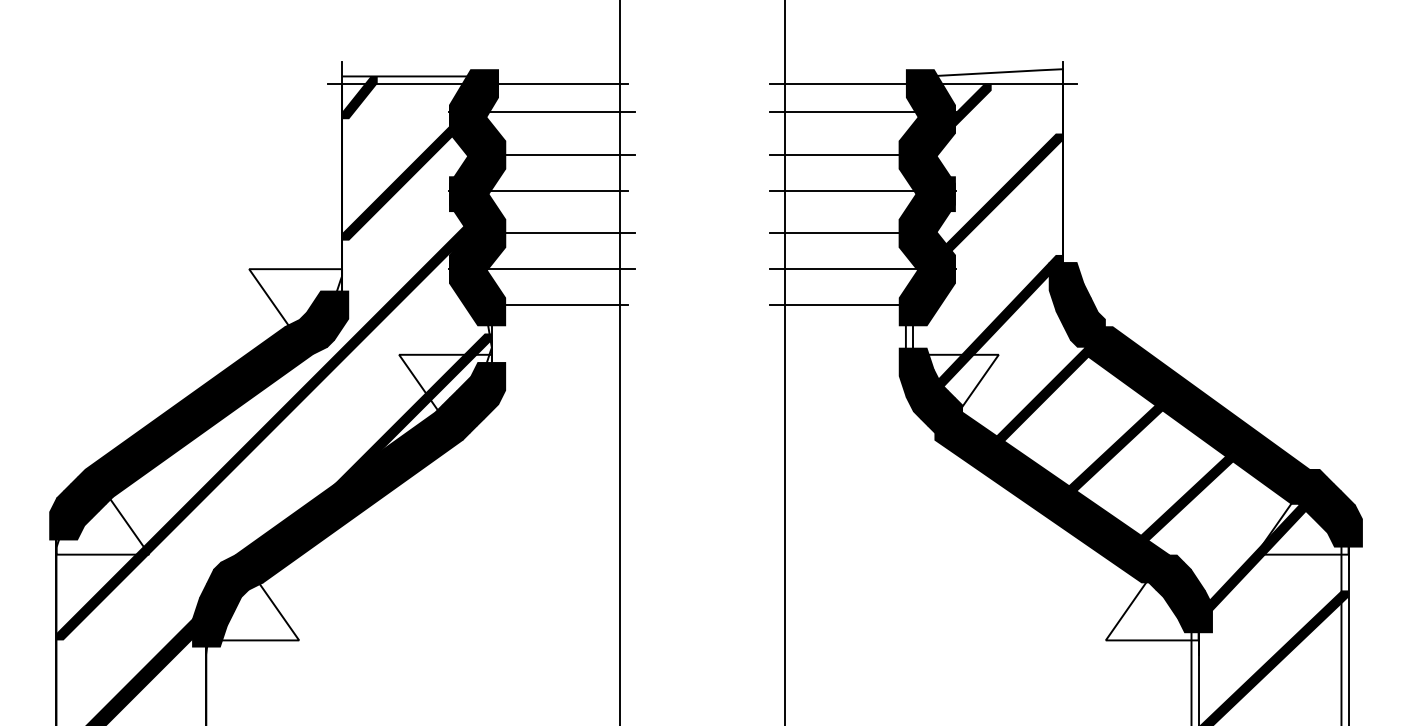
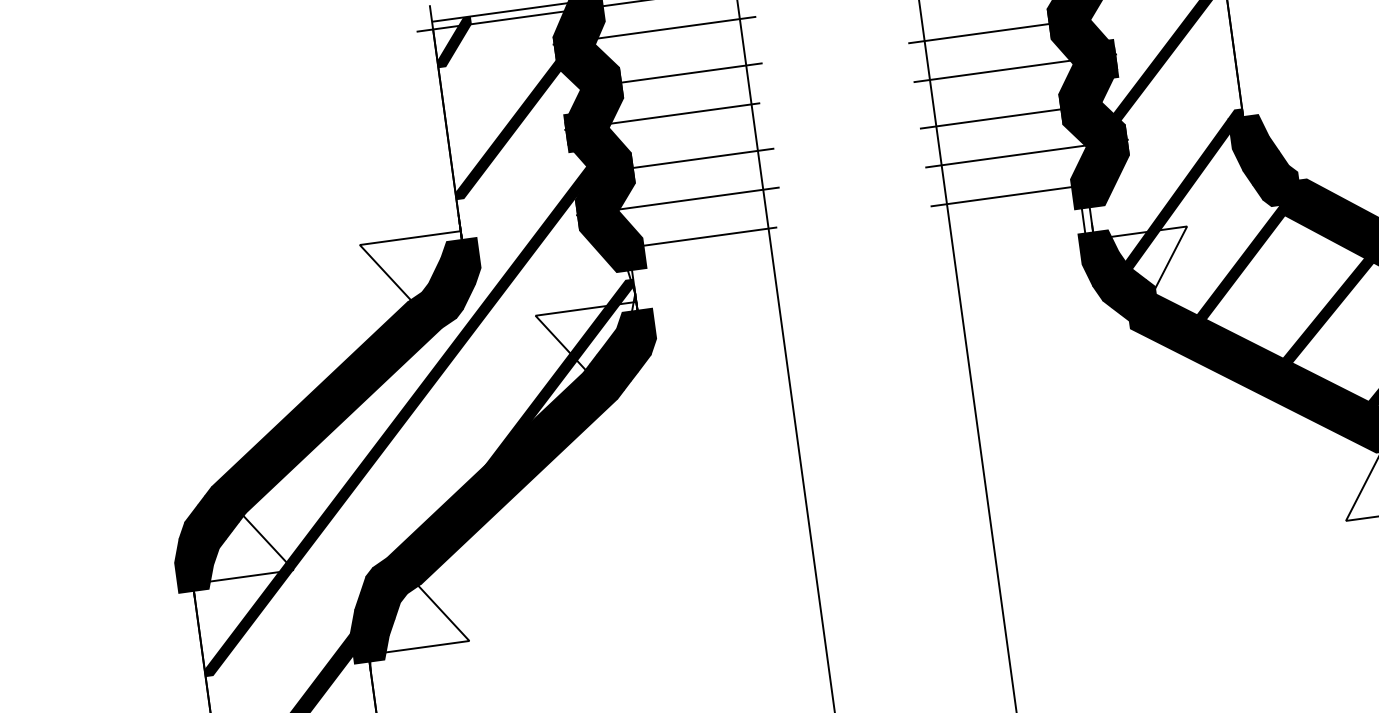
fill: (338, 297) -> (461, 262), added
fill: (59, 536) -> (193, 563), added

